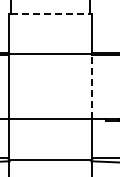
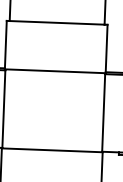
line: (50, 13) -> (57, 22), dashed -> solid
line: (91, 86) -> (103, 112), dashed -> solid

